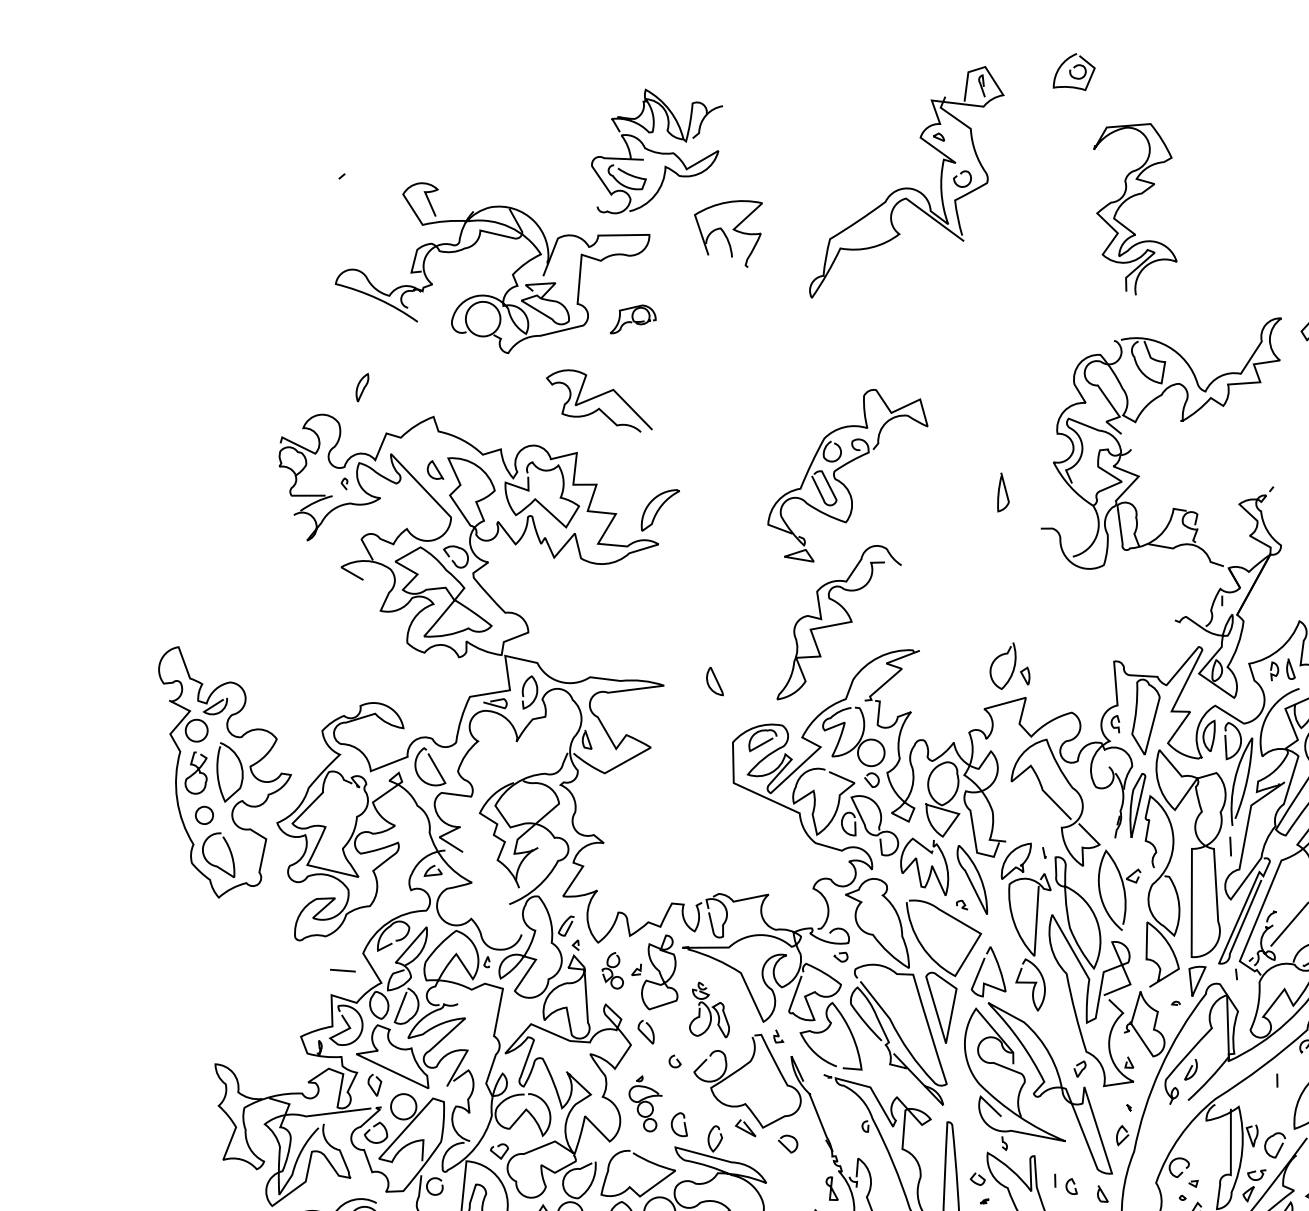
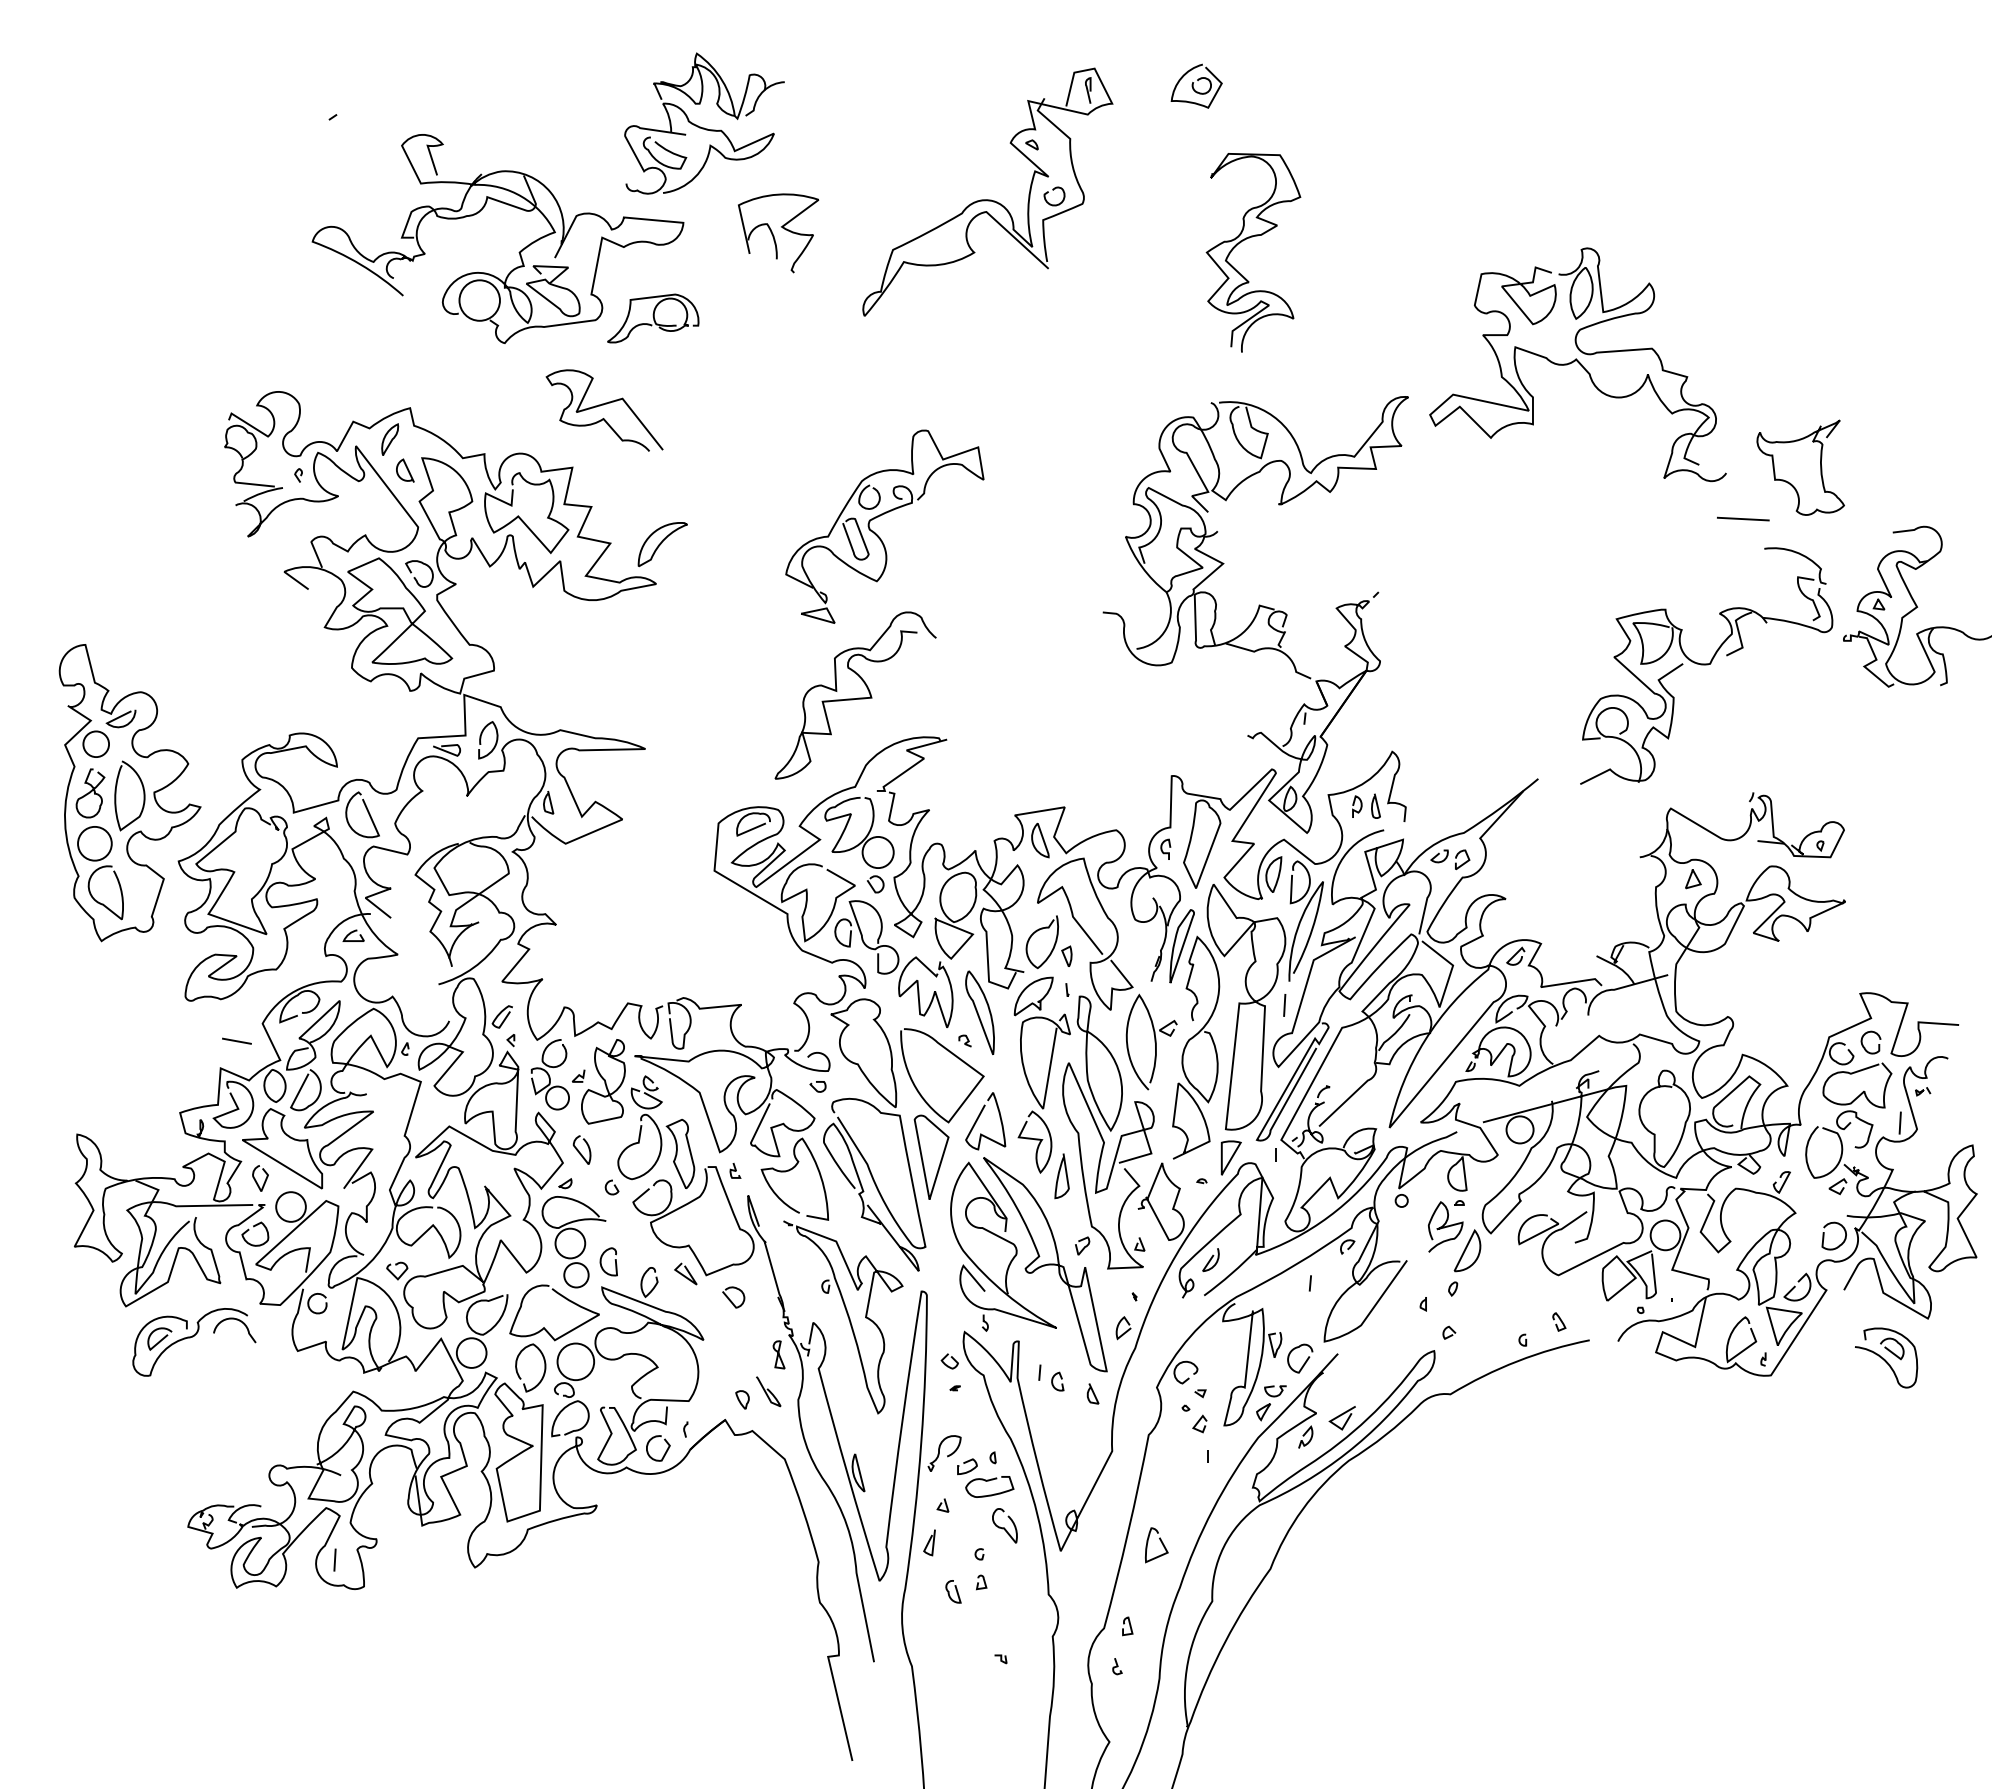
part: (632, 318) -> (653, 318), size x1.67
part: (362, 387) -> (390, 439), moved
curve: (999, 492) -> (1059, 1176), moved
part: (1008, 666) -> (1048, 942), moved
part: (714, 681) -> (1040, 840), moved
circle: (204, 815) -> (94, 843), size x1.67
part: (611, 971) -> (549, 1074), size x1.67
part: (707, 1010) -> (656, 1132), size x1.67
part: (646, 1104) -> (573, 1233), size x1.67

